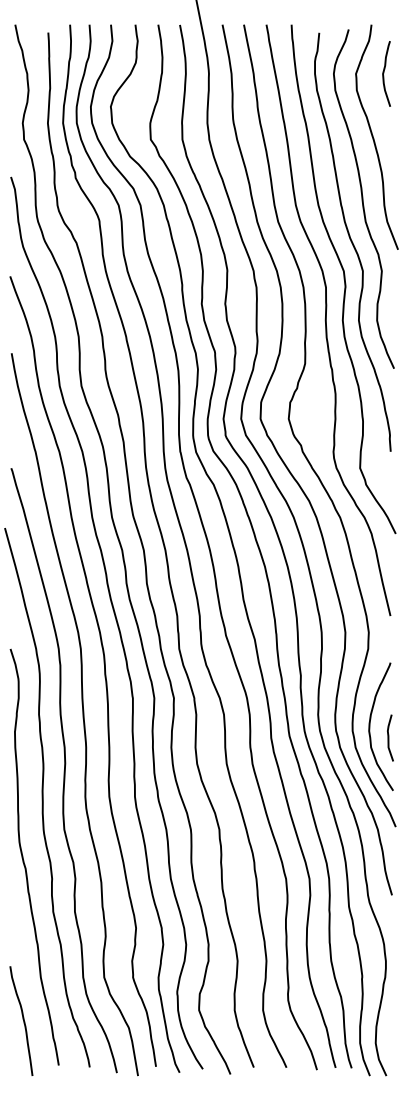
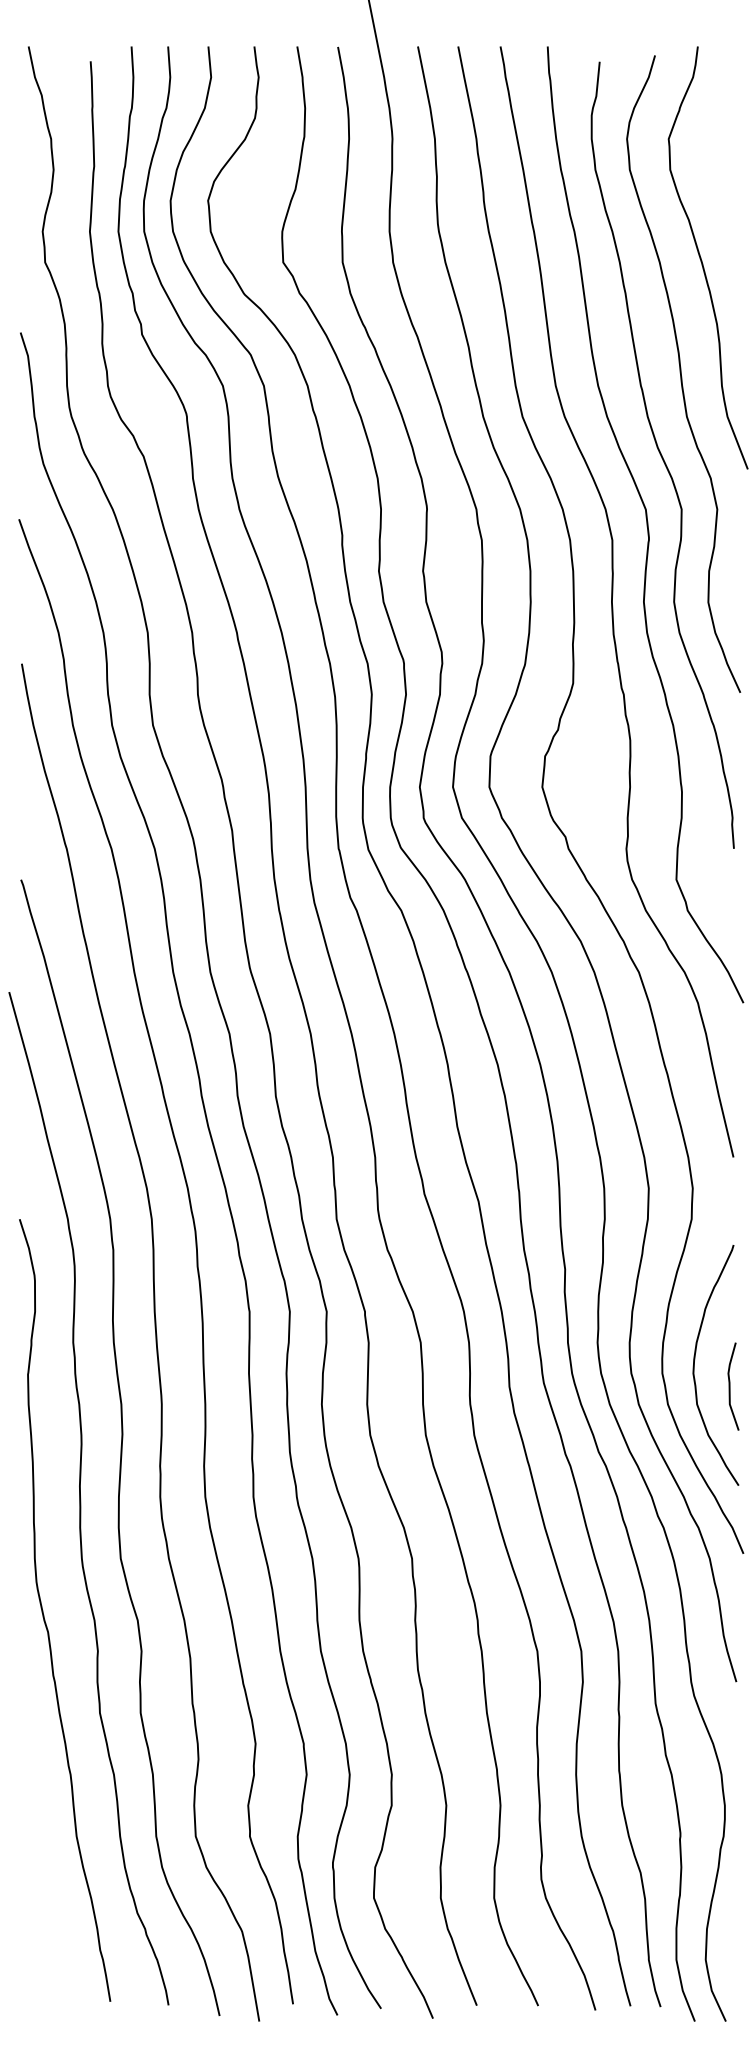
curve: (384, 73) -> (722, 138), removed
curve: (22, 1019) -> (42, 1915), removed

